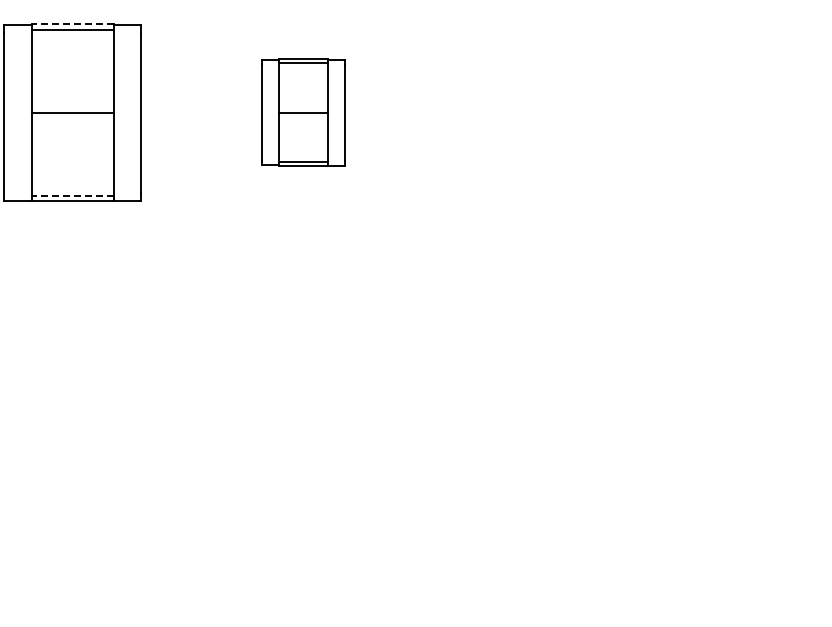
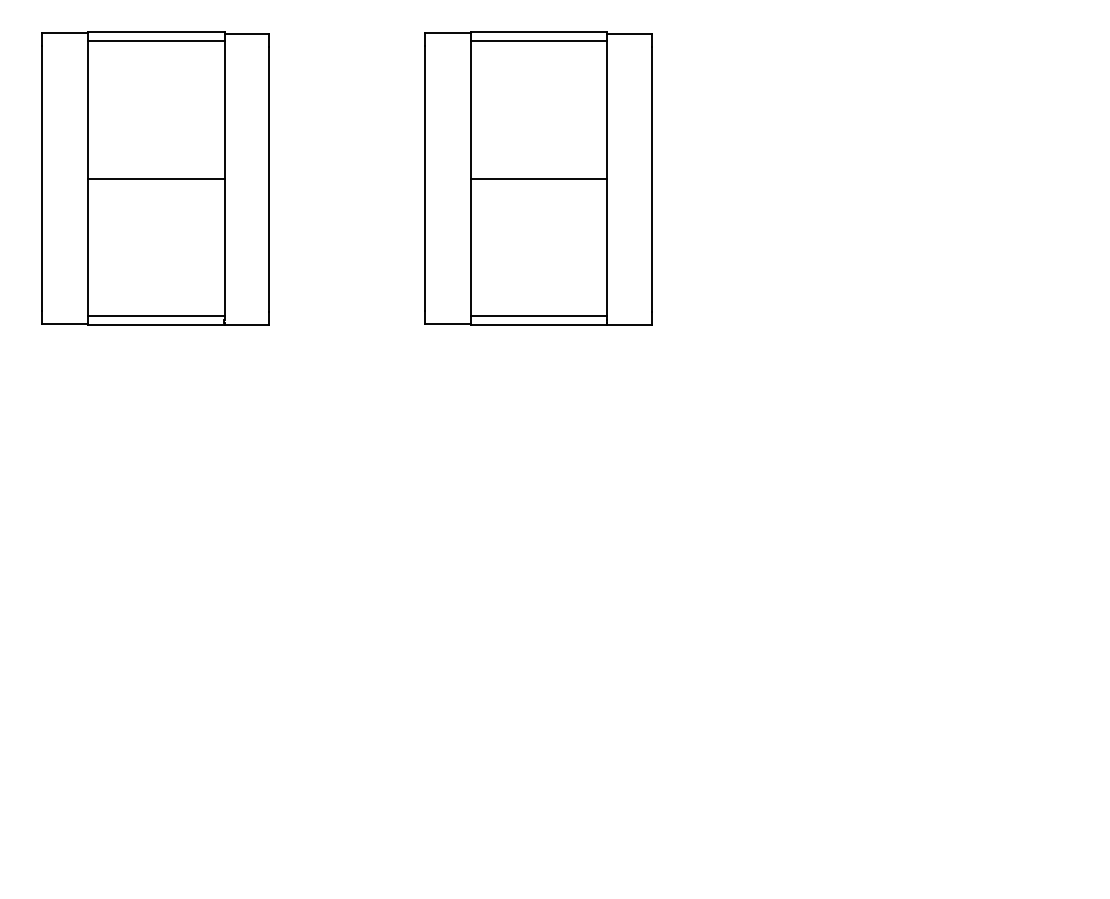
line: (72, 24) -> (155, 32), dashed -> solid
part: (303, 112) -> (538, 178), size x1.67
line: (72, 195) -> (155, 315), dashed -> solid

